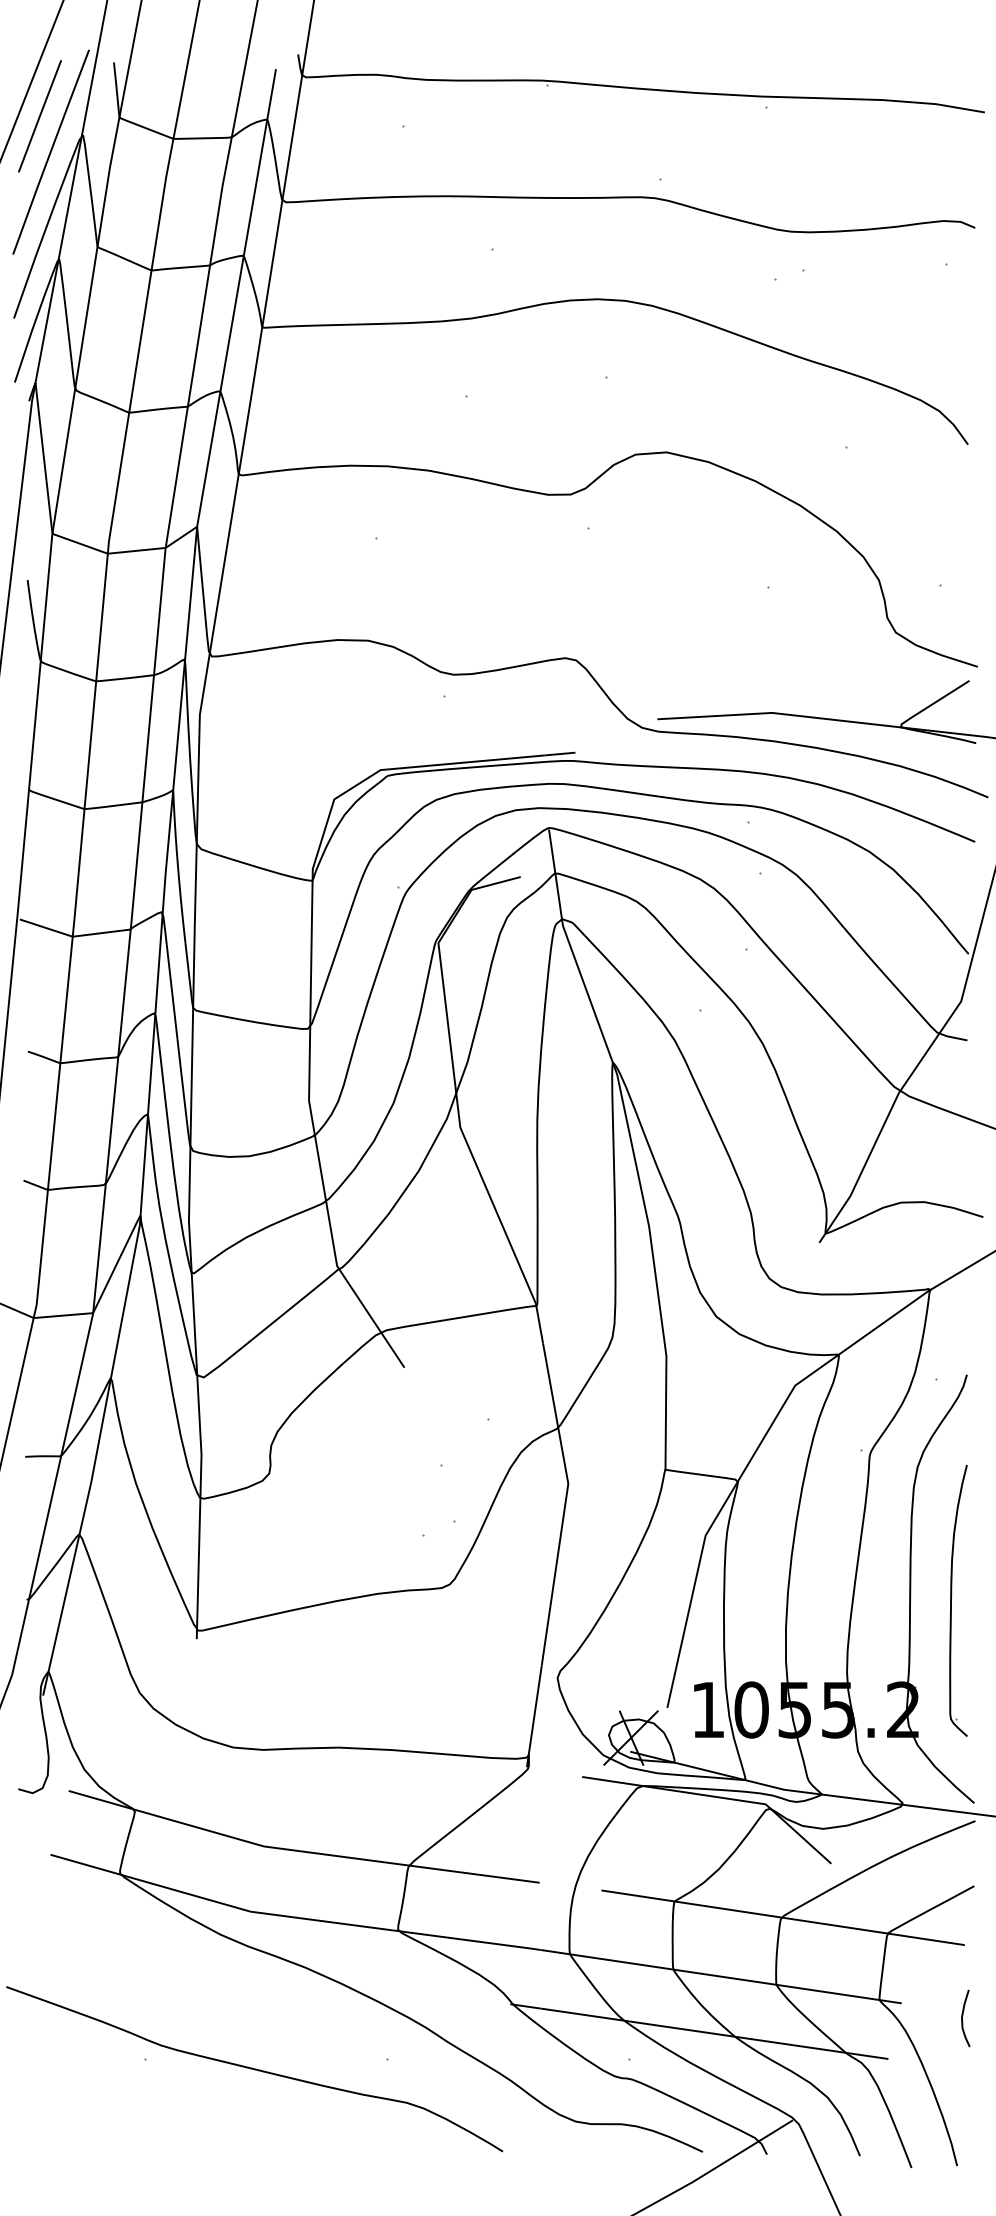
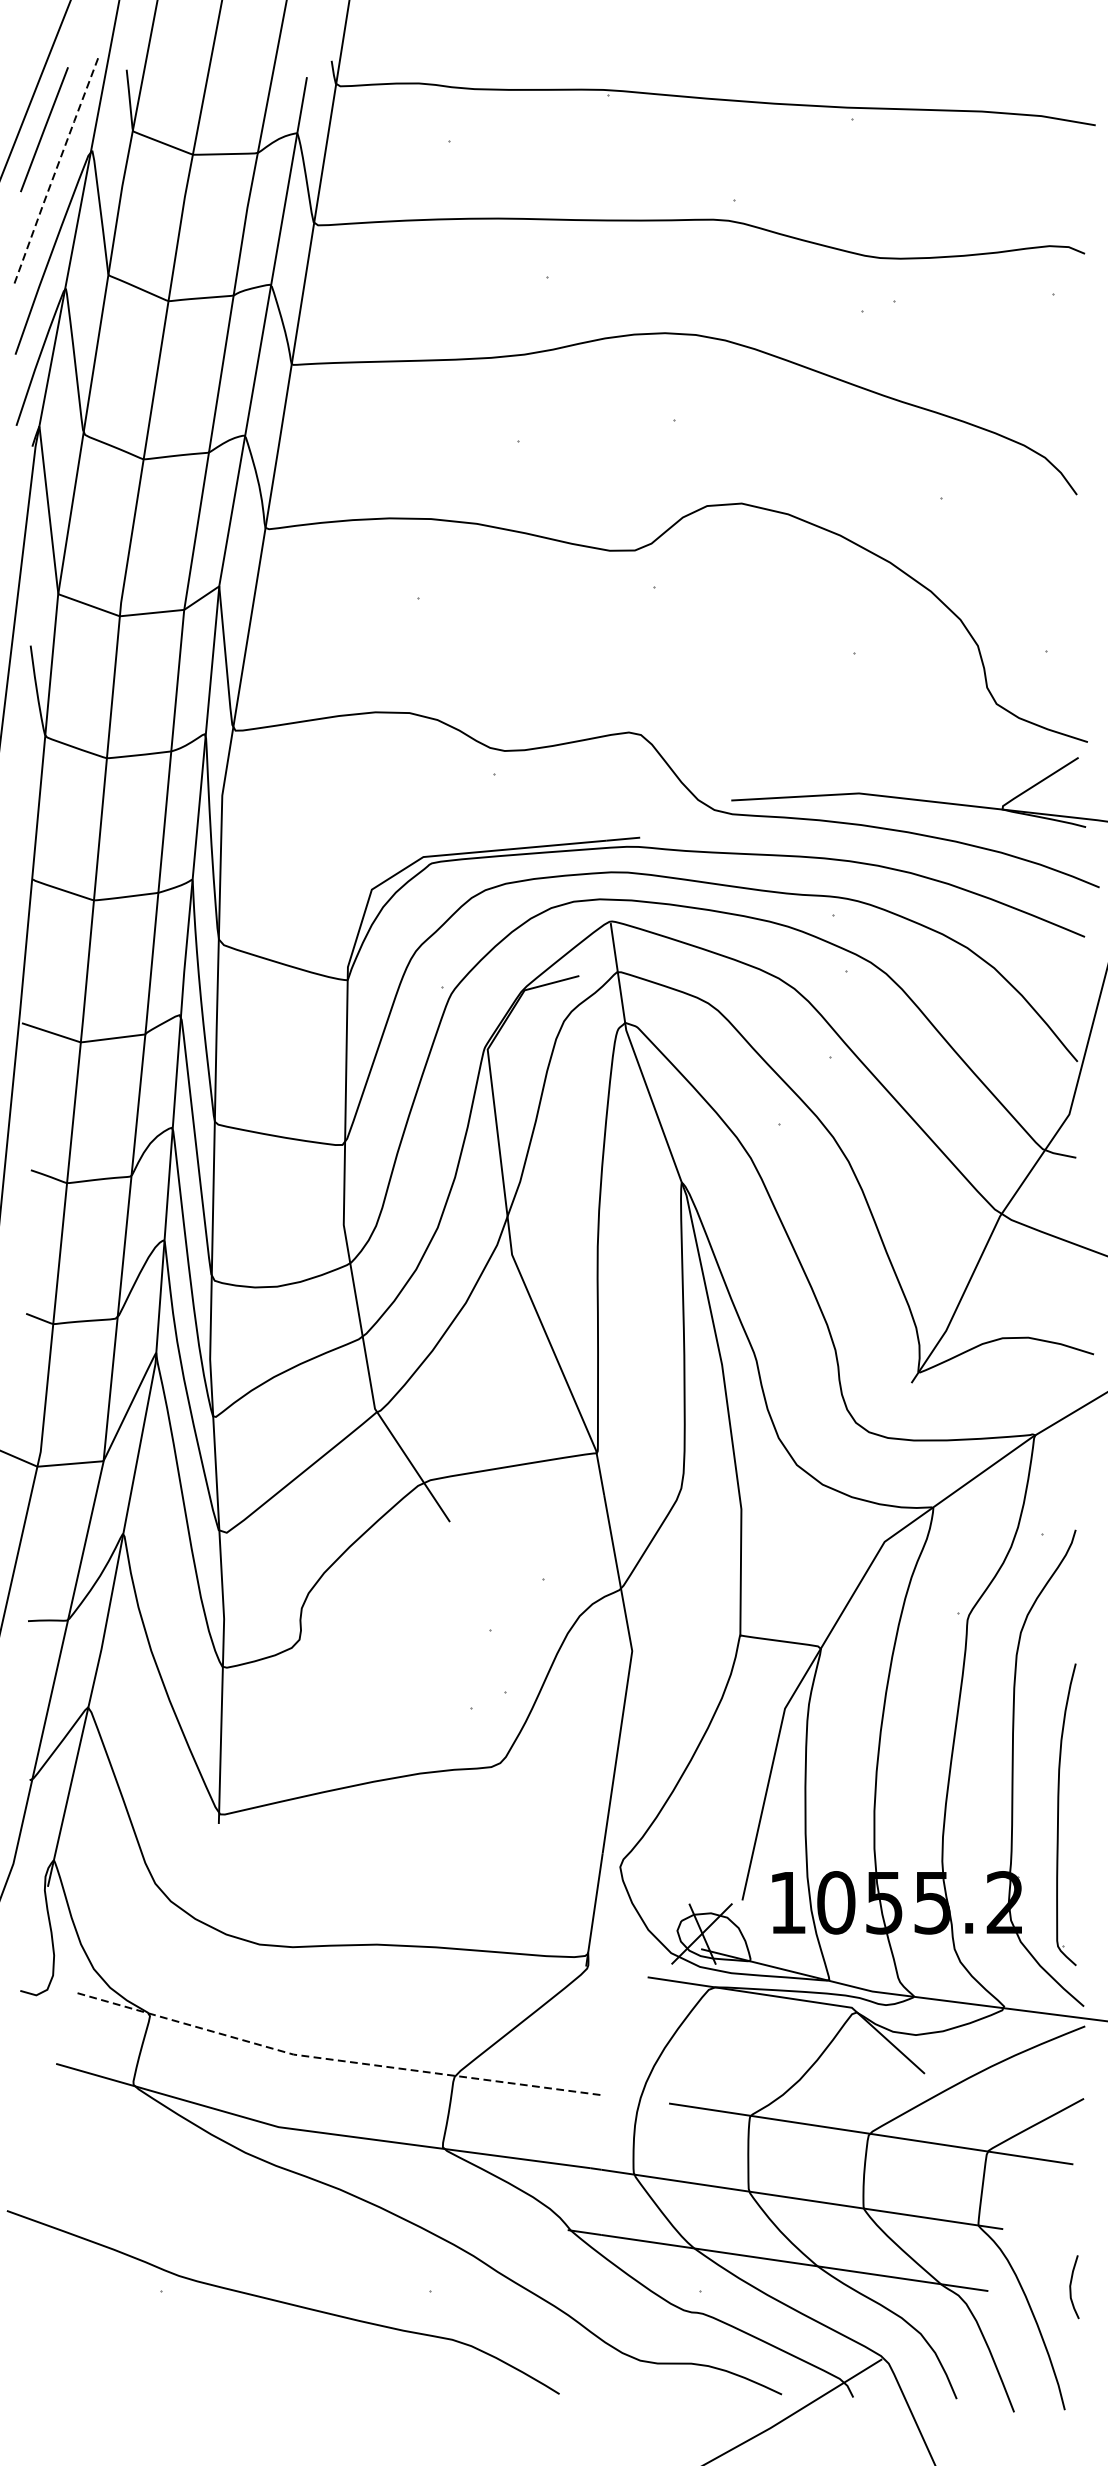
line: (50, 152) -> (56, 169), solid -> dashed
part: (951, 1600) -> (1058, 1814), moved
line: (300, 1851) -> (334, 2060), solid -> dashed
curve: (963, 2016) -> (1071, 2284), moved

